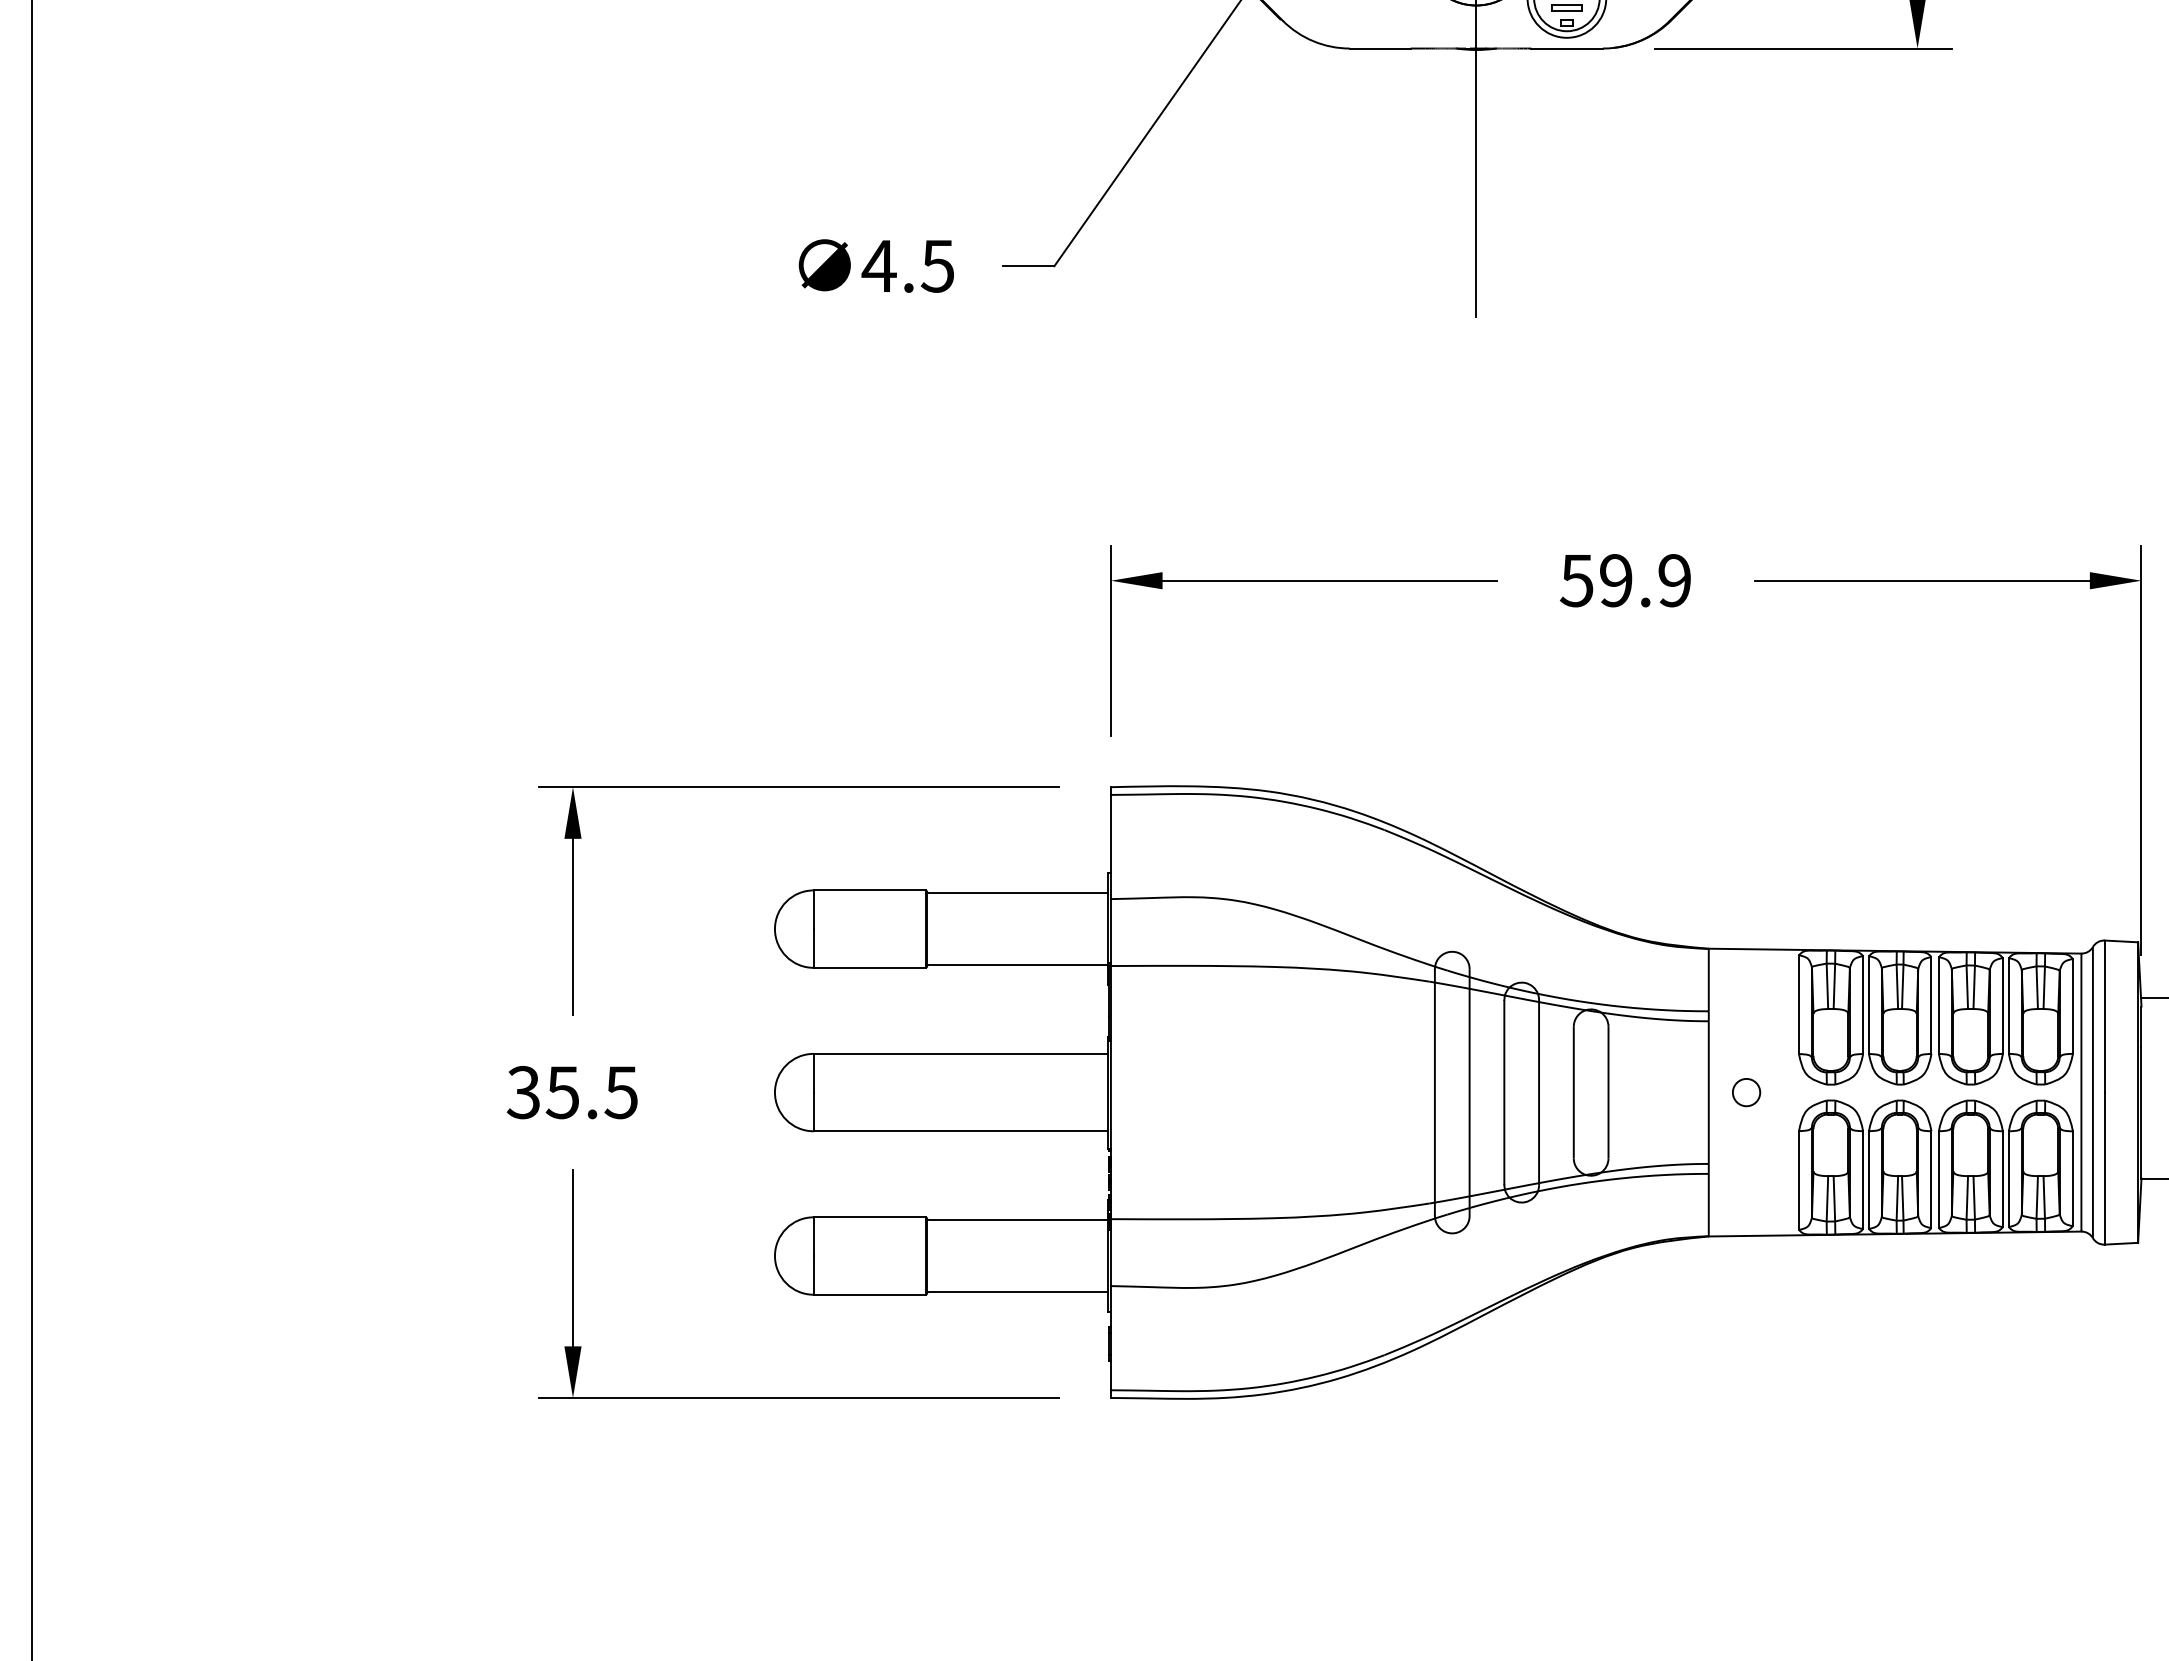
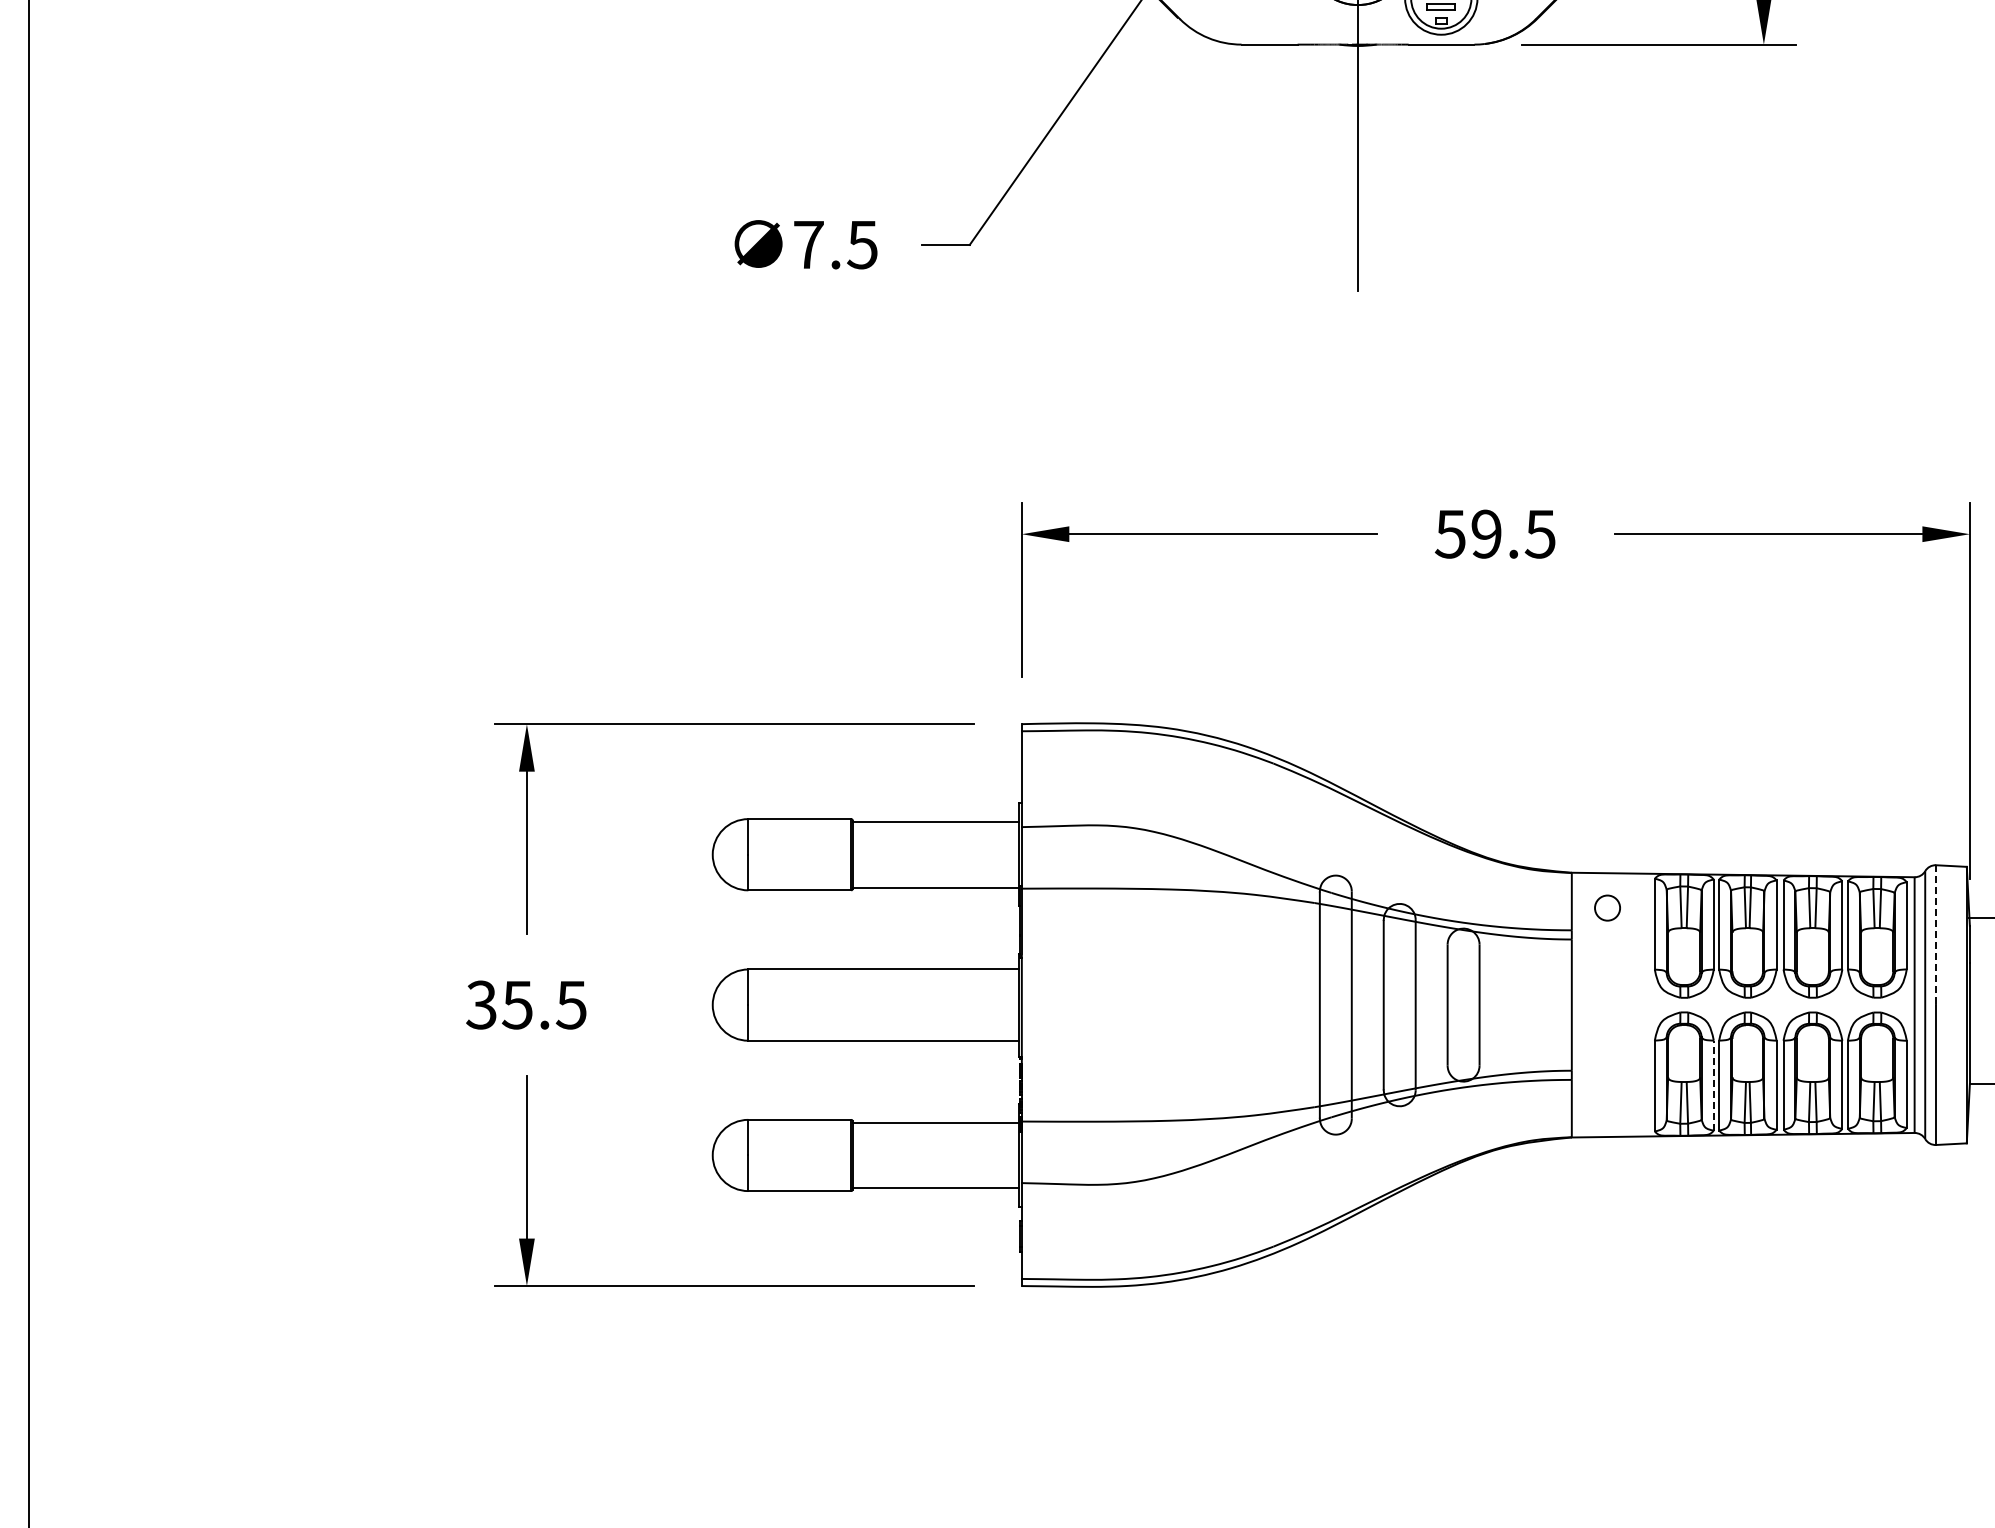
text: (879, 265) -> (808, 244), 4.5 -> 7.5
text: (1673, 579) -> (1539, 533), 59.9 -> 59.5
line: (2105, 1016) -> (1936, 935), solid -> dashed
circle: (1746, 1091) -> (1607, 907), moved
line: (1862, 1179) -> (1713, 1085), solid -> dashed

